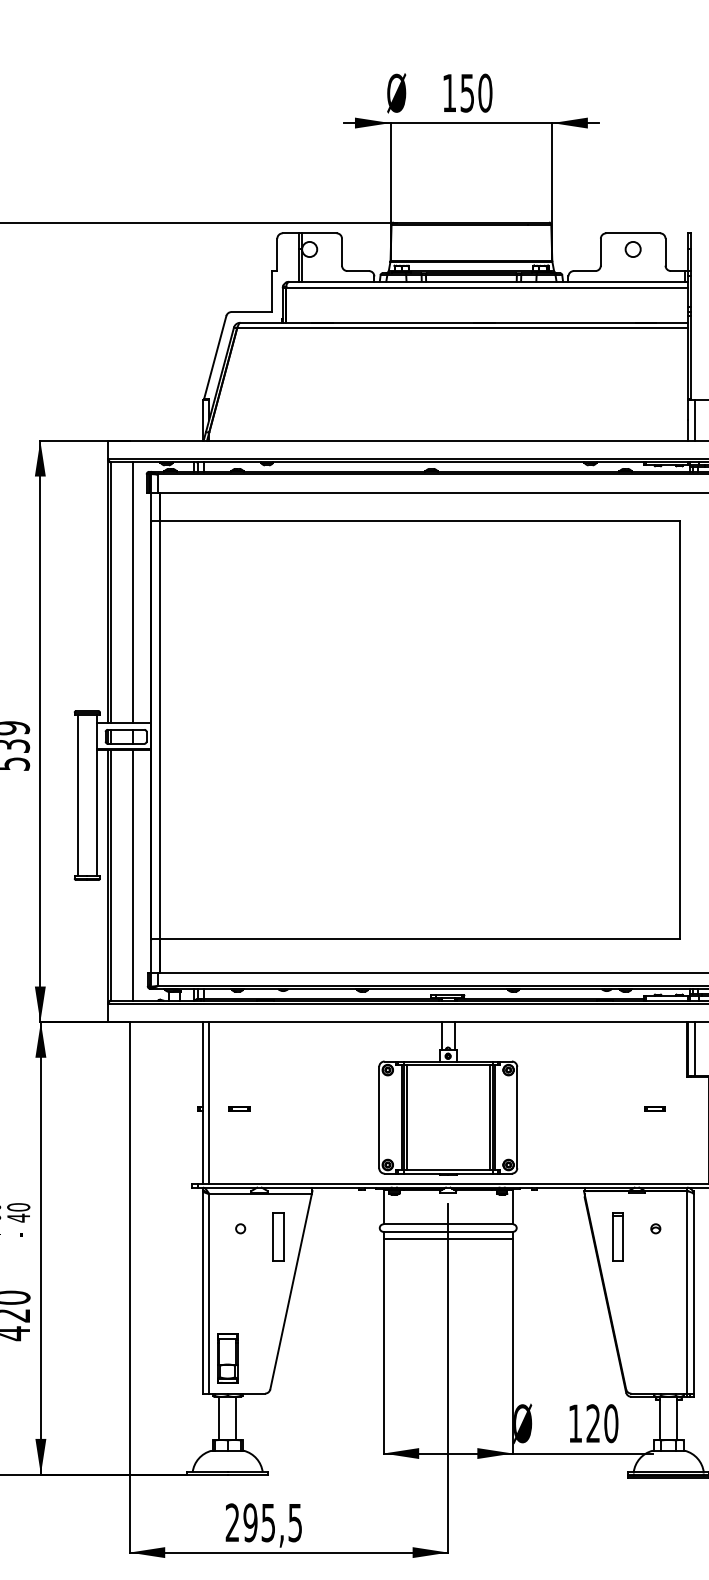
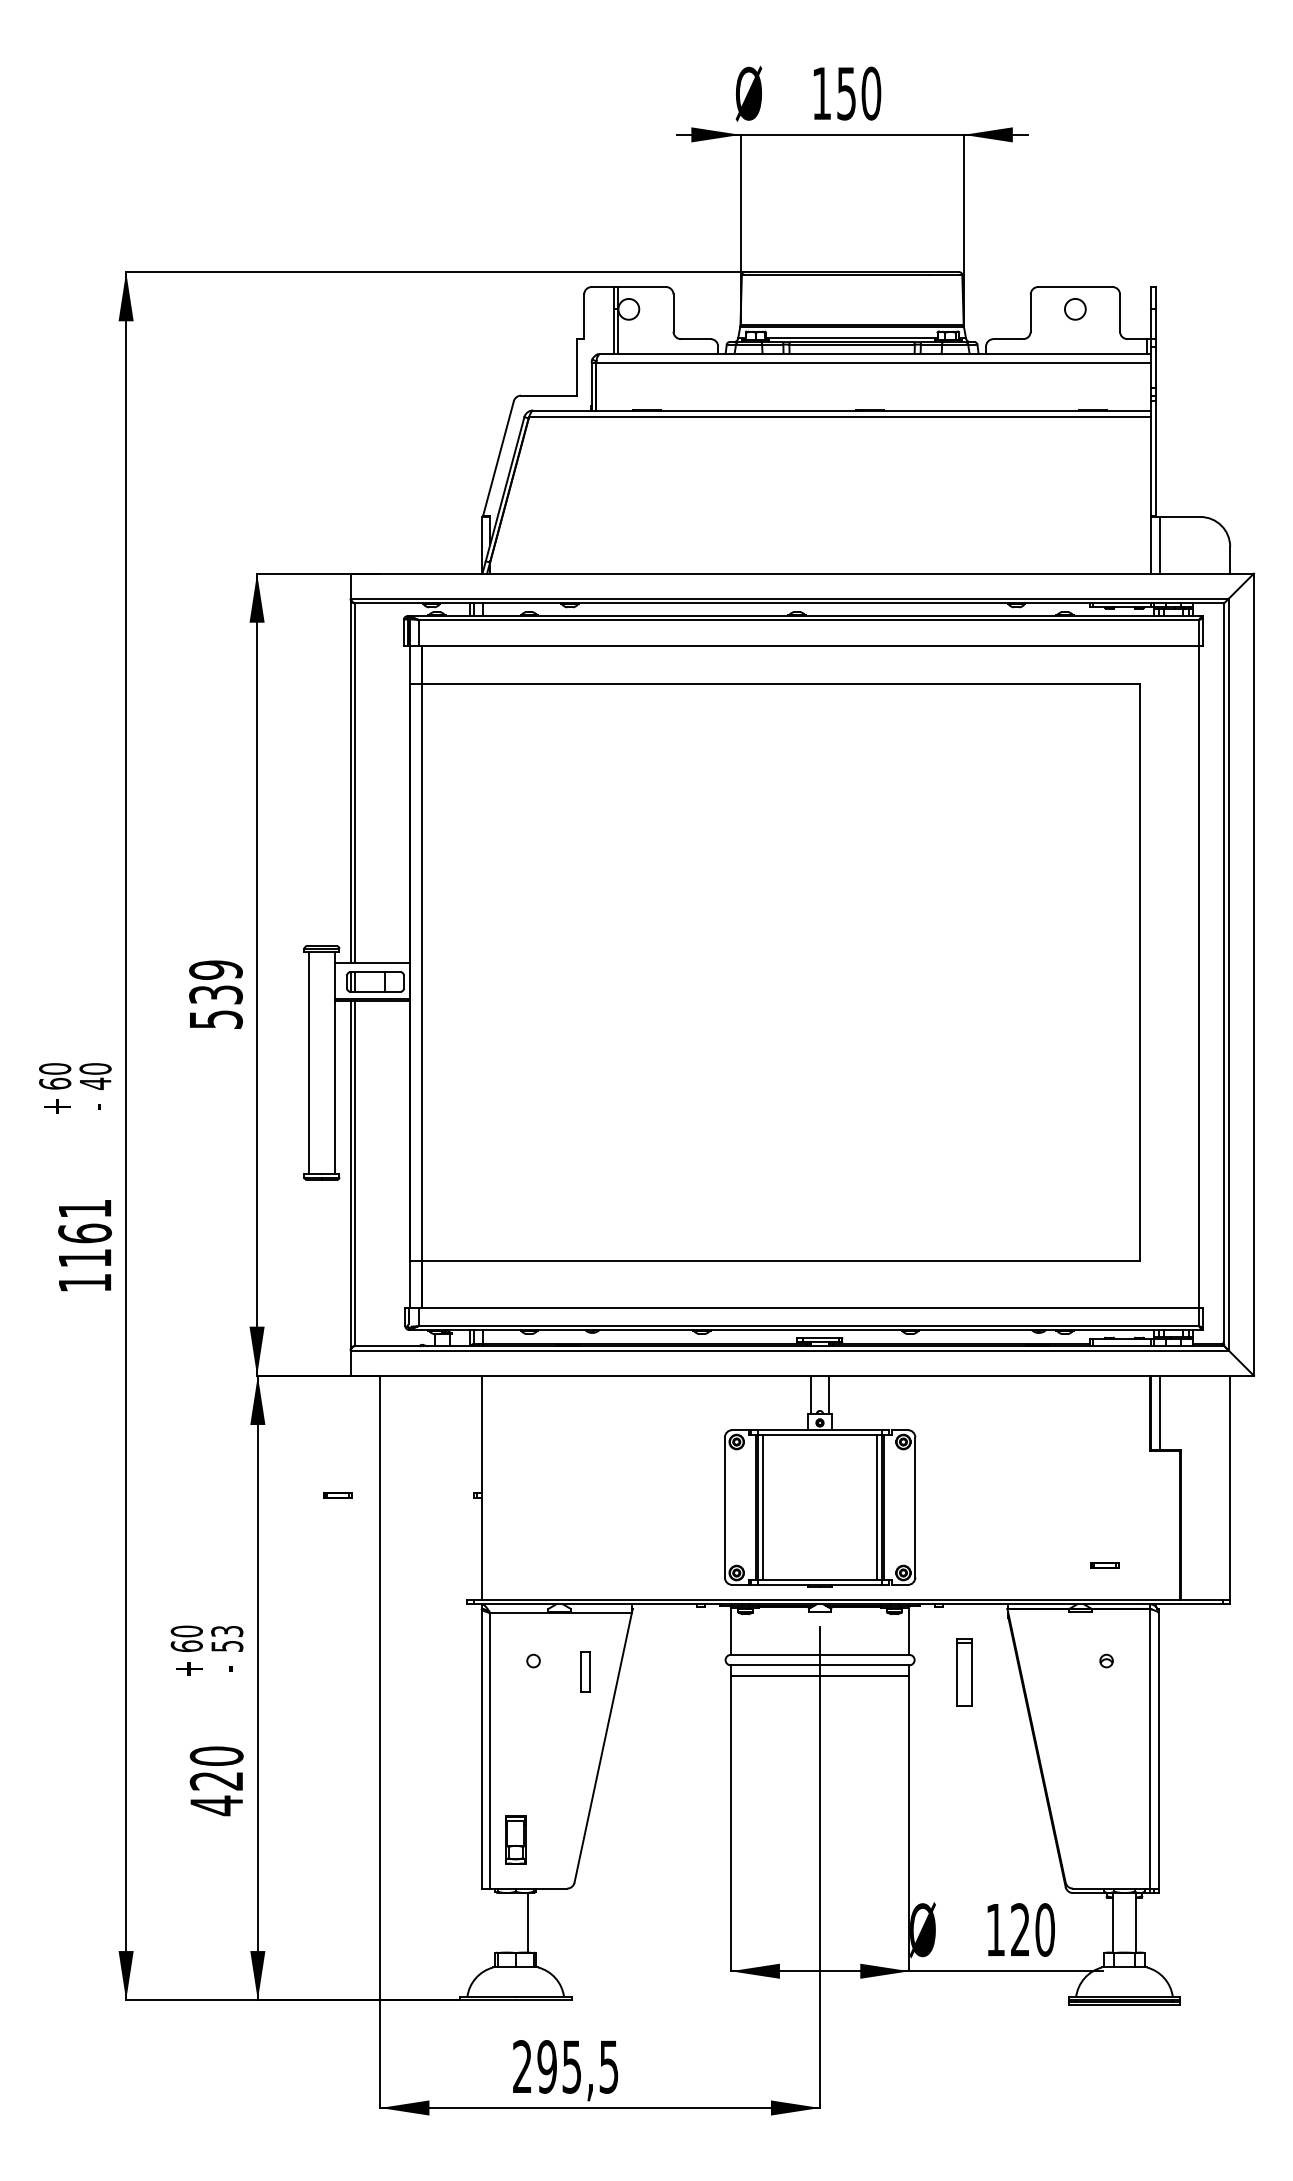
line: (132, 593) -> (384, 783), removed
line: (132, 875) -> (384, 1173), removed
line: (209, 1103) -> (490, 1487), removed
part: (239, 1108) -> (337, 1495), moved
part: (654, 1108) -> (1104, 1565), moved
text: (18, 1212) -> (227, 1638), 40 -> 53
part: (278, 1237) -> (585, 1672), size x0.6
part: (618, 1237) -> (964, 1672), moved
part: (227, 1358) -> (515, 1839), size x0.7
line: (218, 1418) -> (503, 1922), removed

